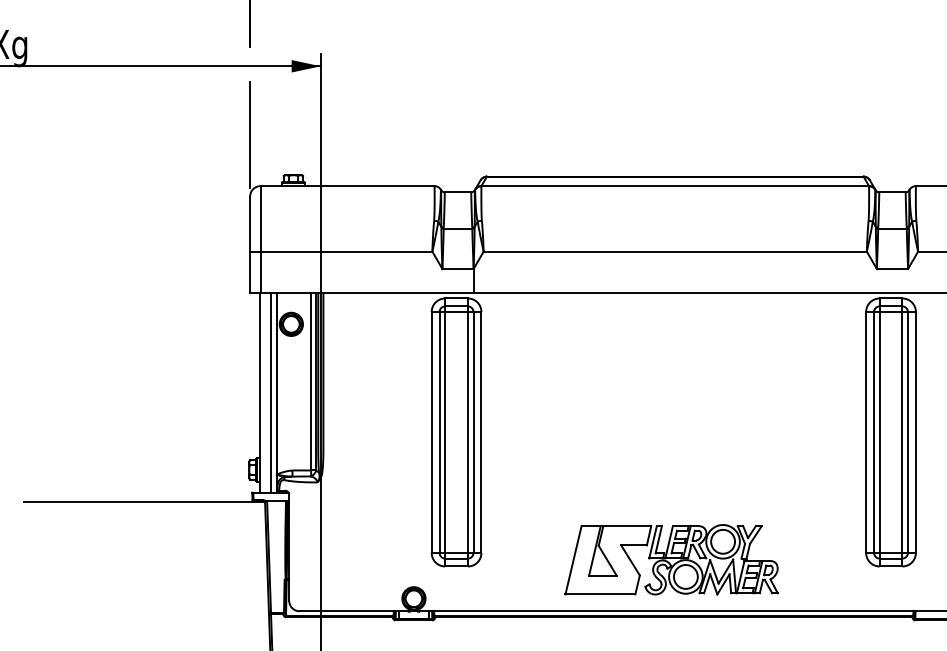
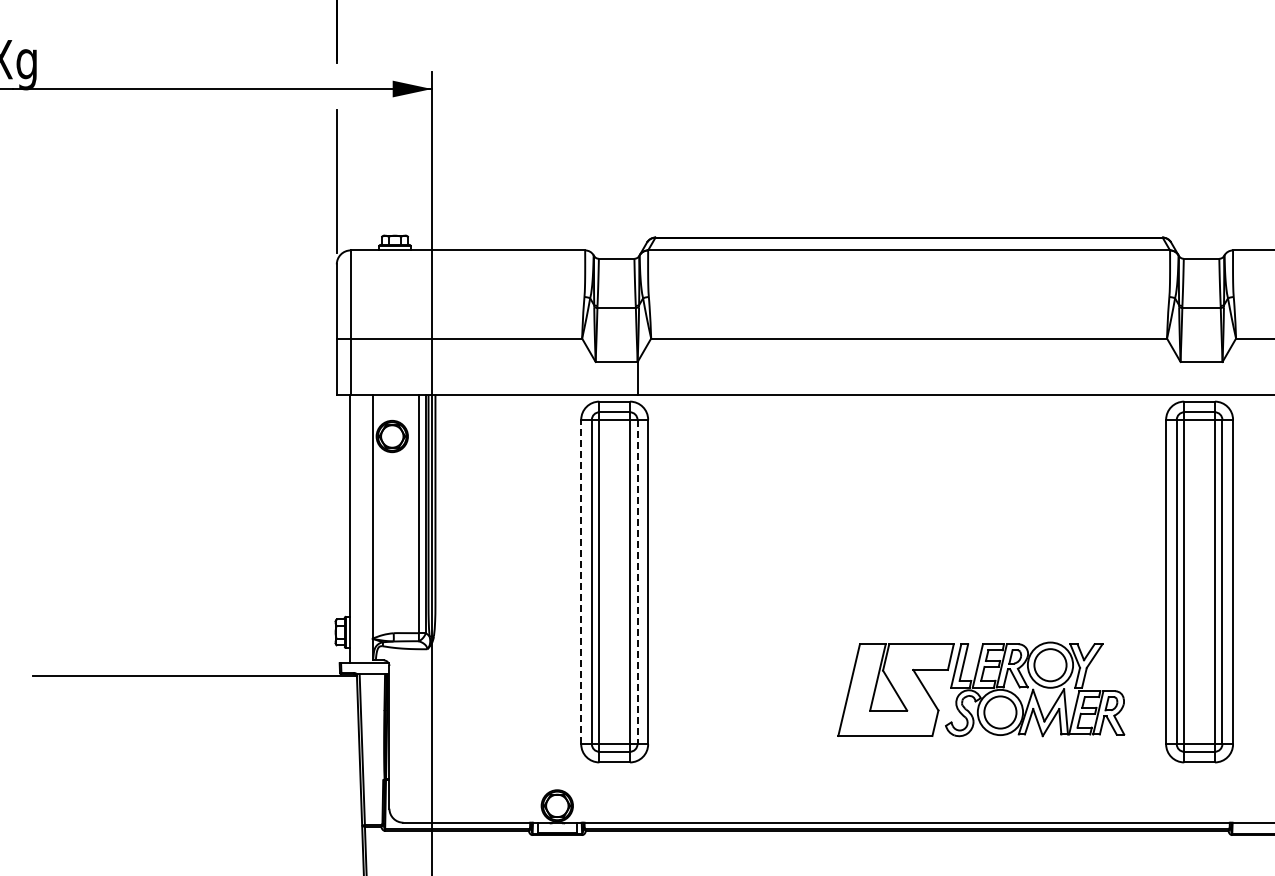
line: (270, 392) -> (364, 528), removed
line: (431, 432) -> (581, 581), solid -> dashed
line: (473, 432) -> (637, 582), solid -> dashed
part: (671, 559) -> (981, 689), moved

